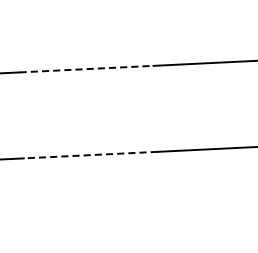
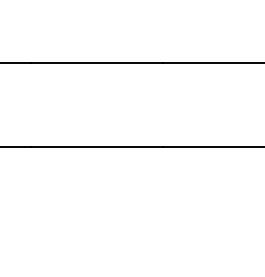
line: (87, 68) -> (97, 62), dashed -> solid
line: (91, 155) -> (97, 147), dashed -> solid

